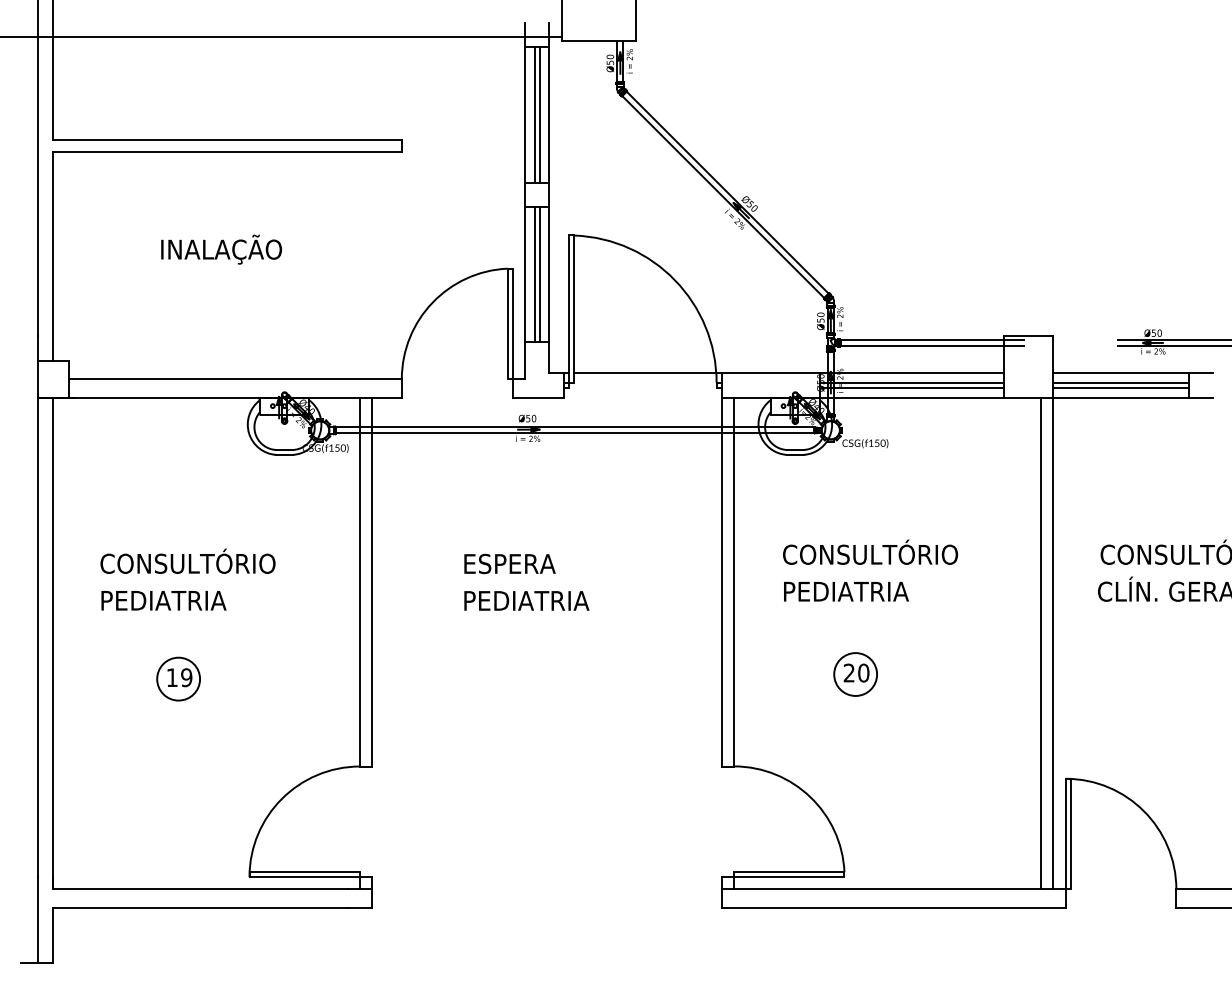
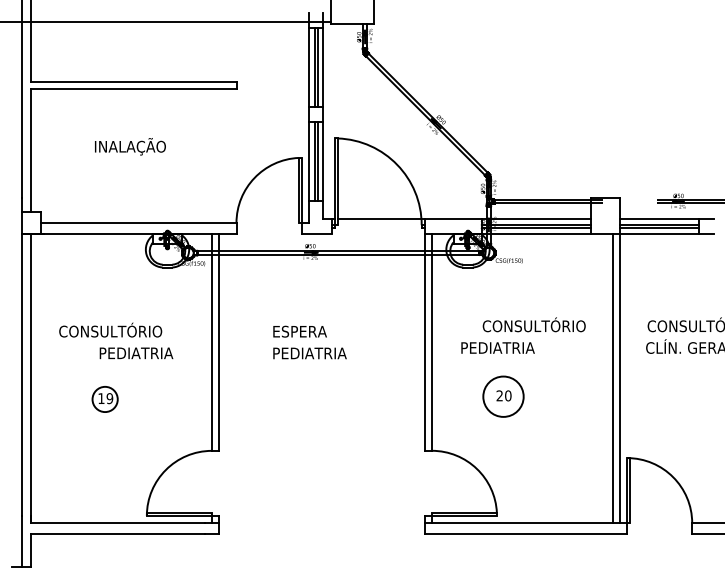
text: (869, 551) -> (533, 324), moved
text: (163, 601) -> (136, 353), moved
circle: (855, 674) -> (503, 396), size x1.6

